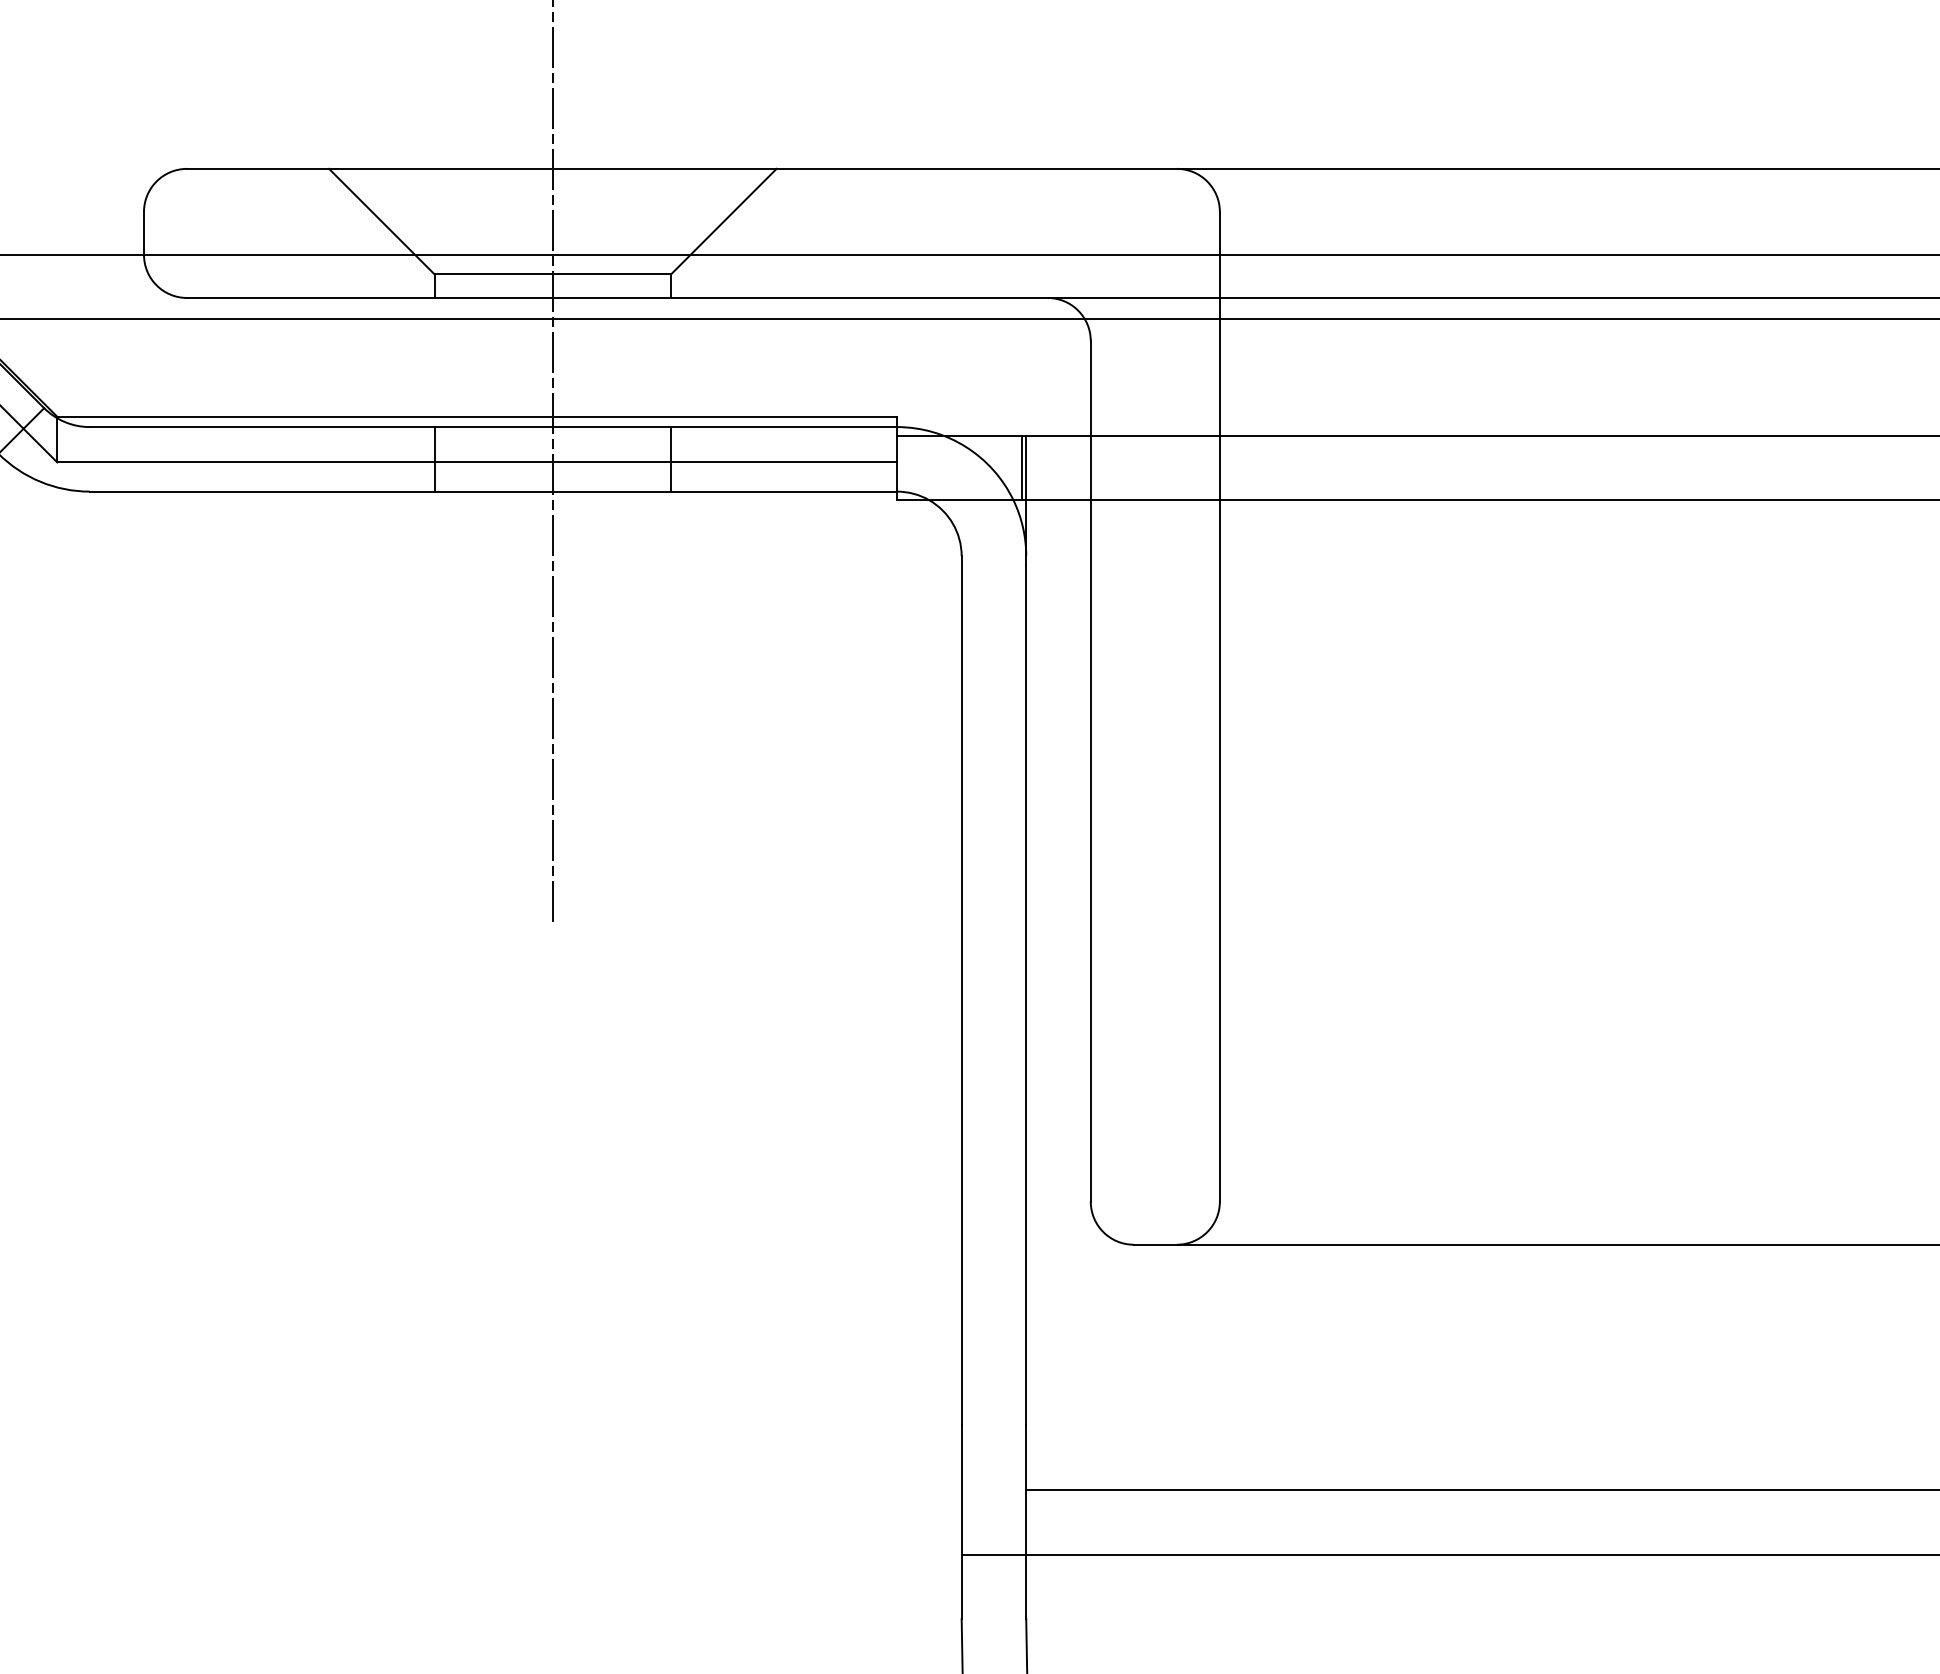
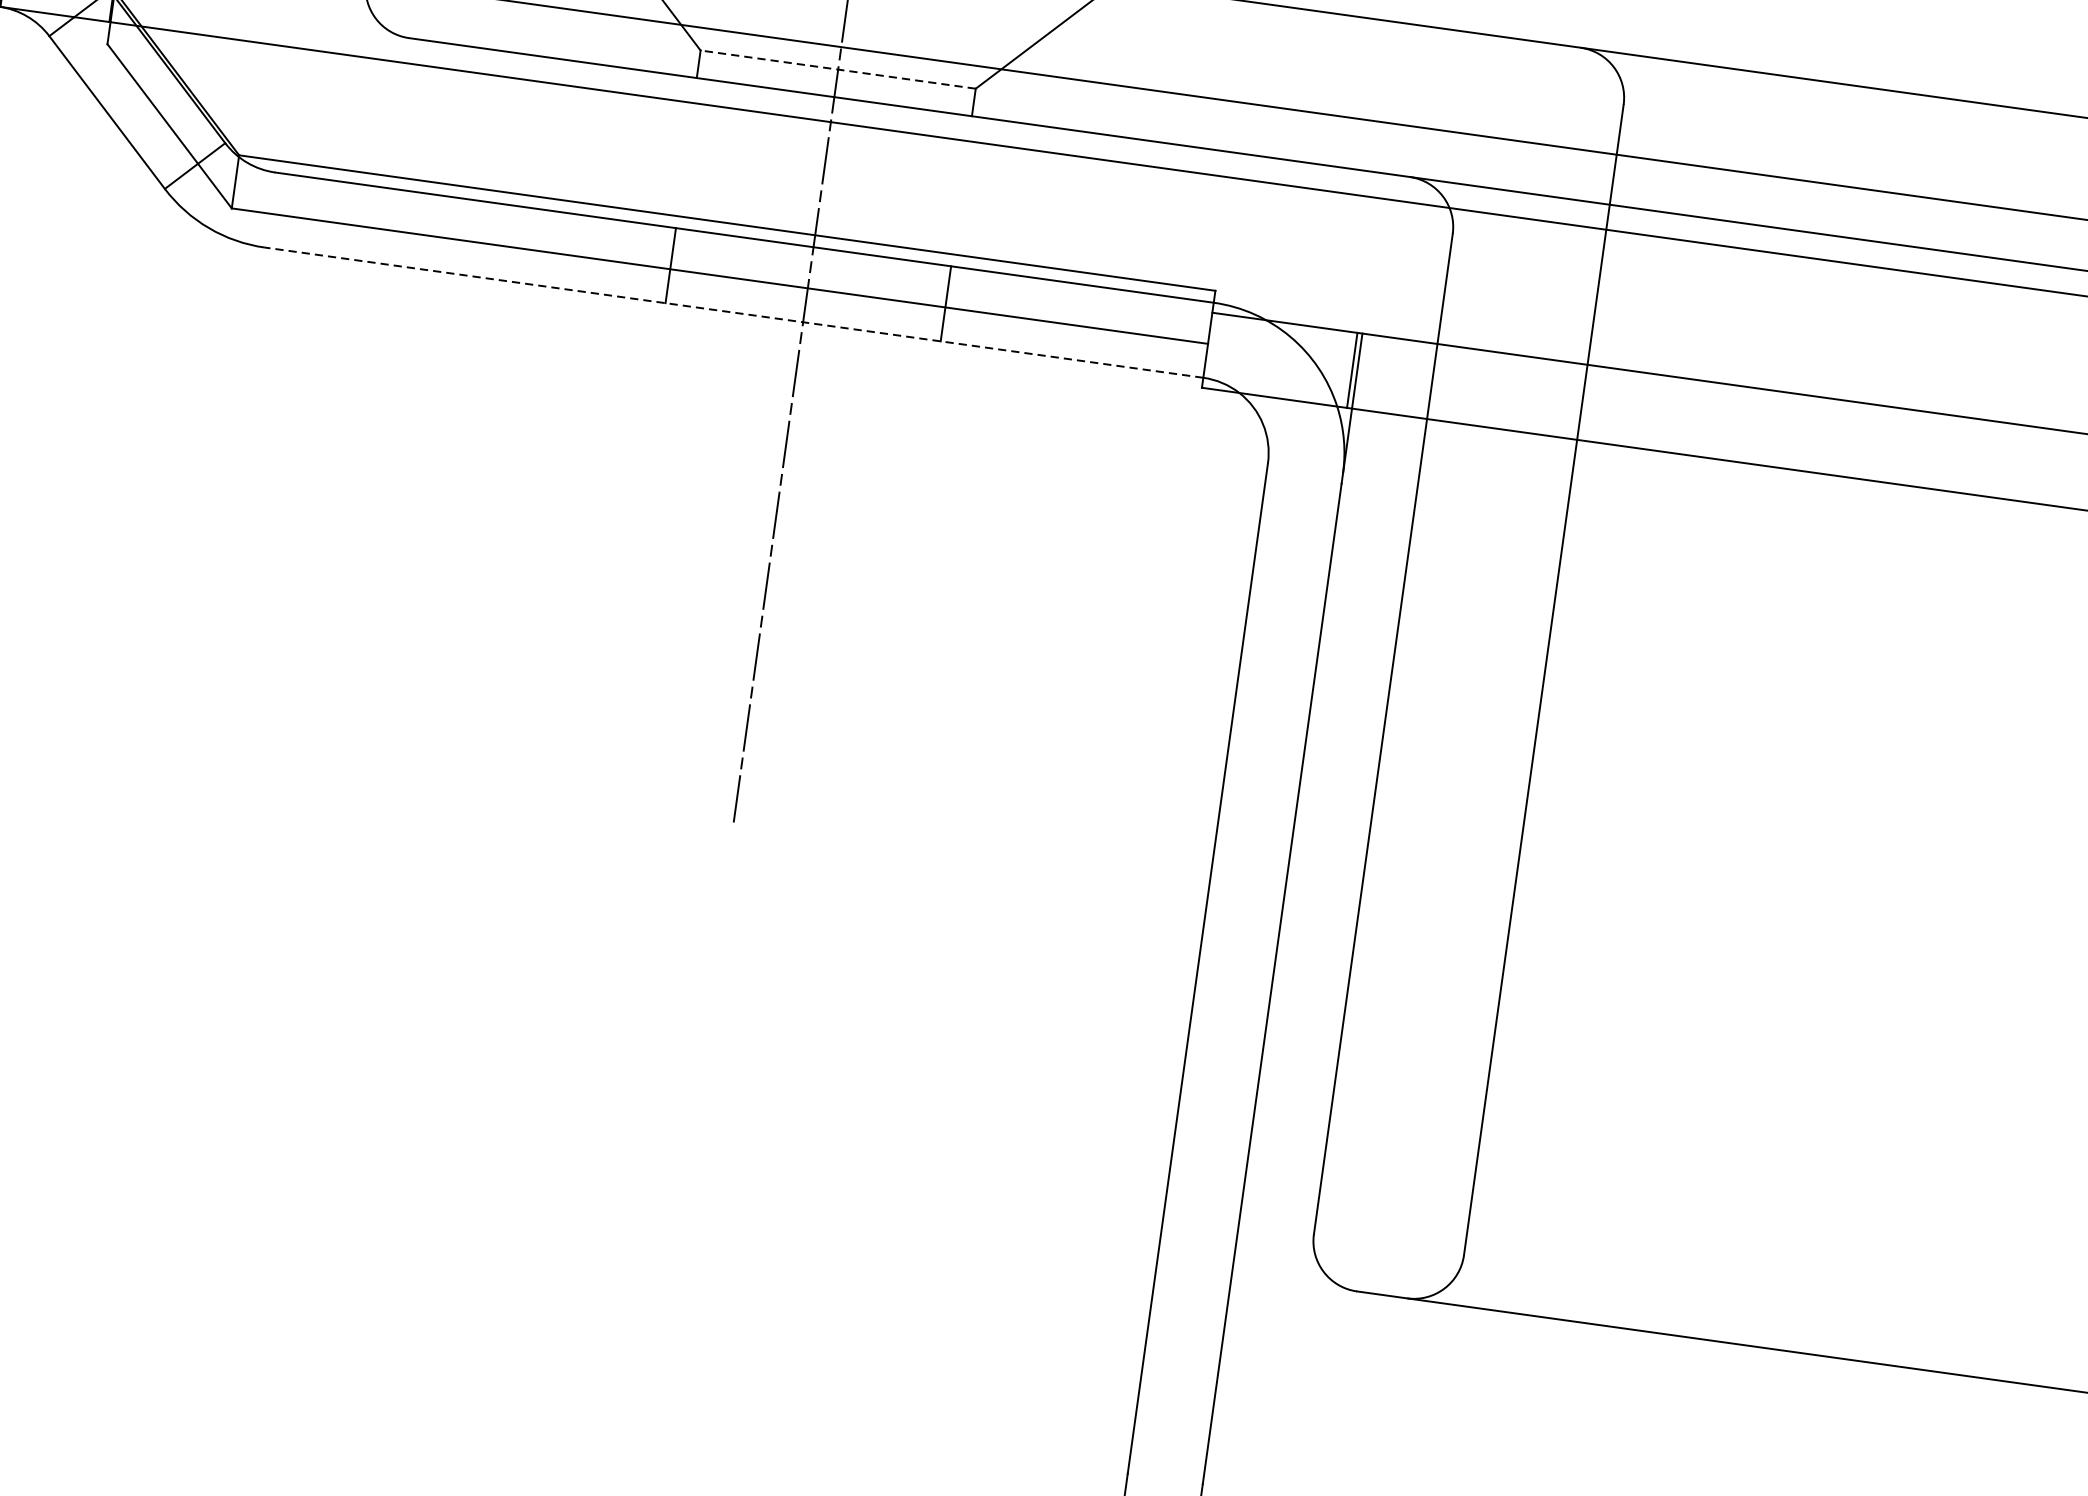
line: (552, 274) -> (837, 69), solid -> dashed
line: (493, 491) -> (734, 312), solid -> dashed

